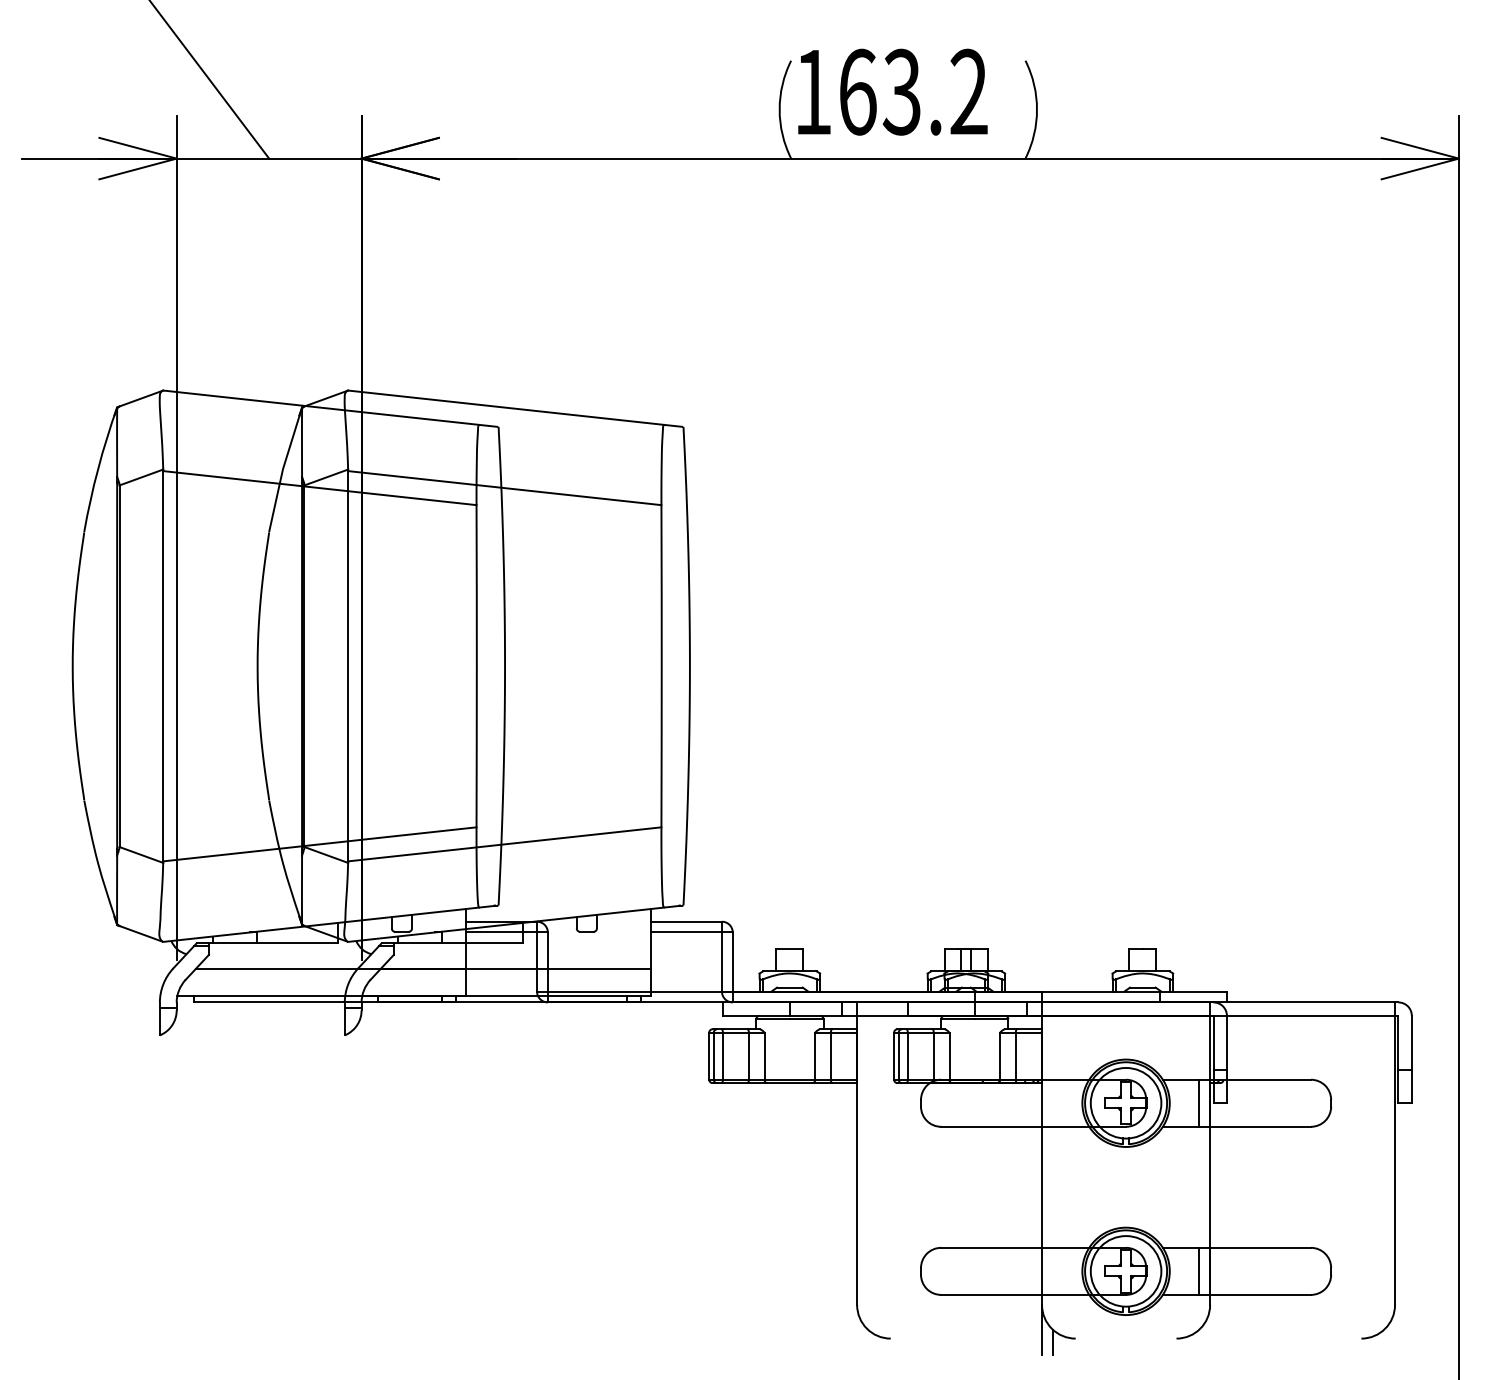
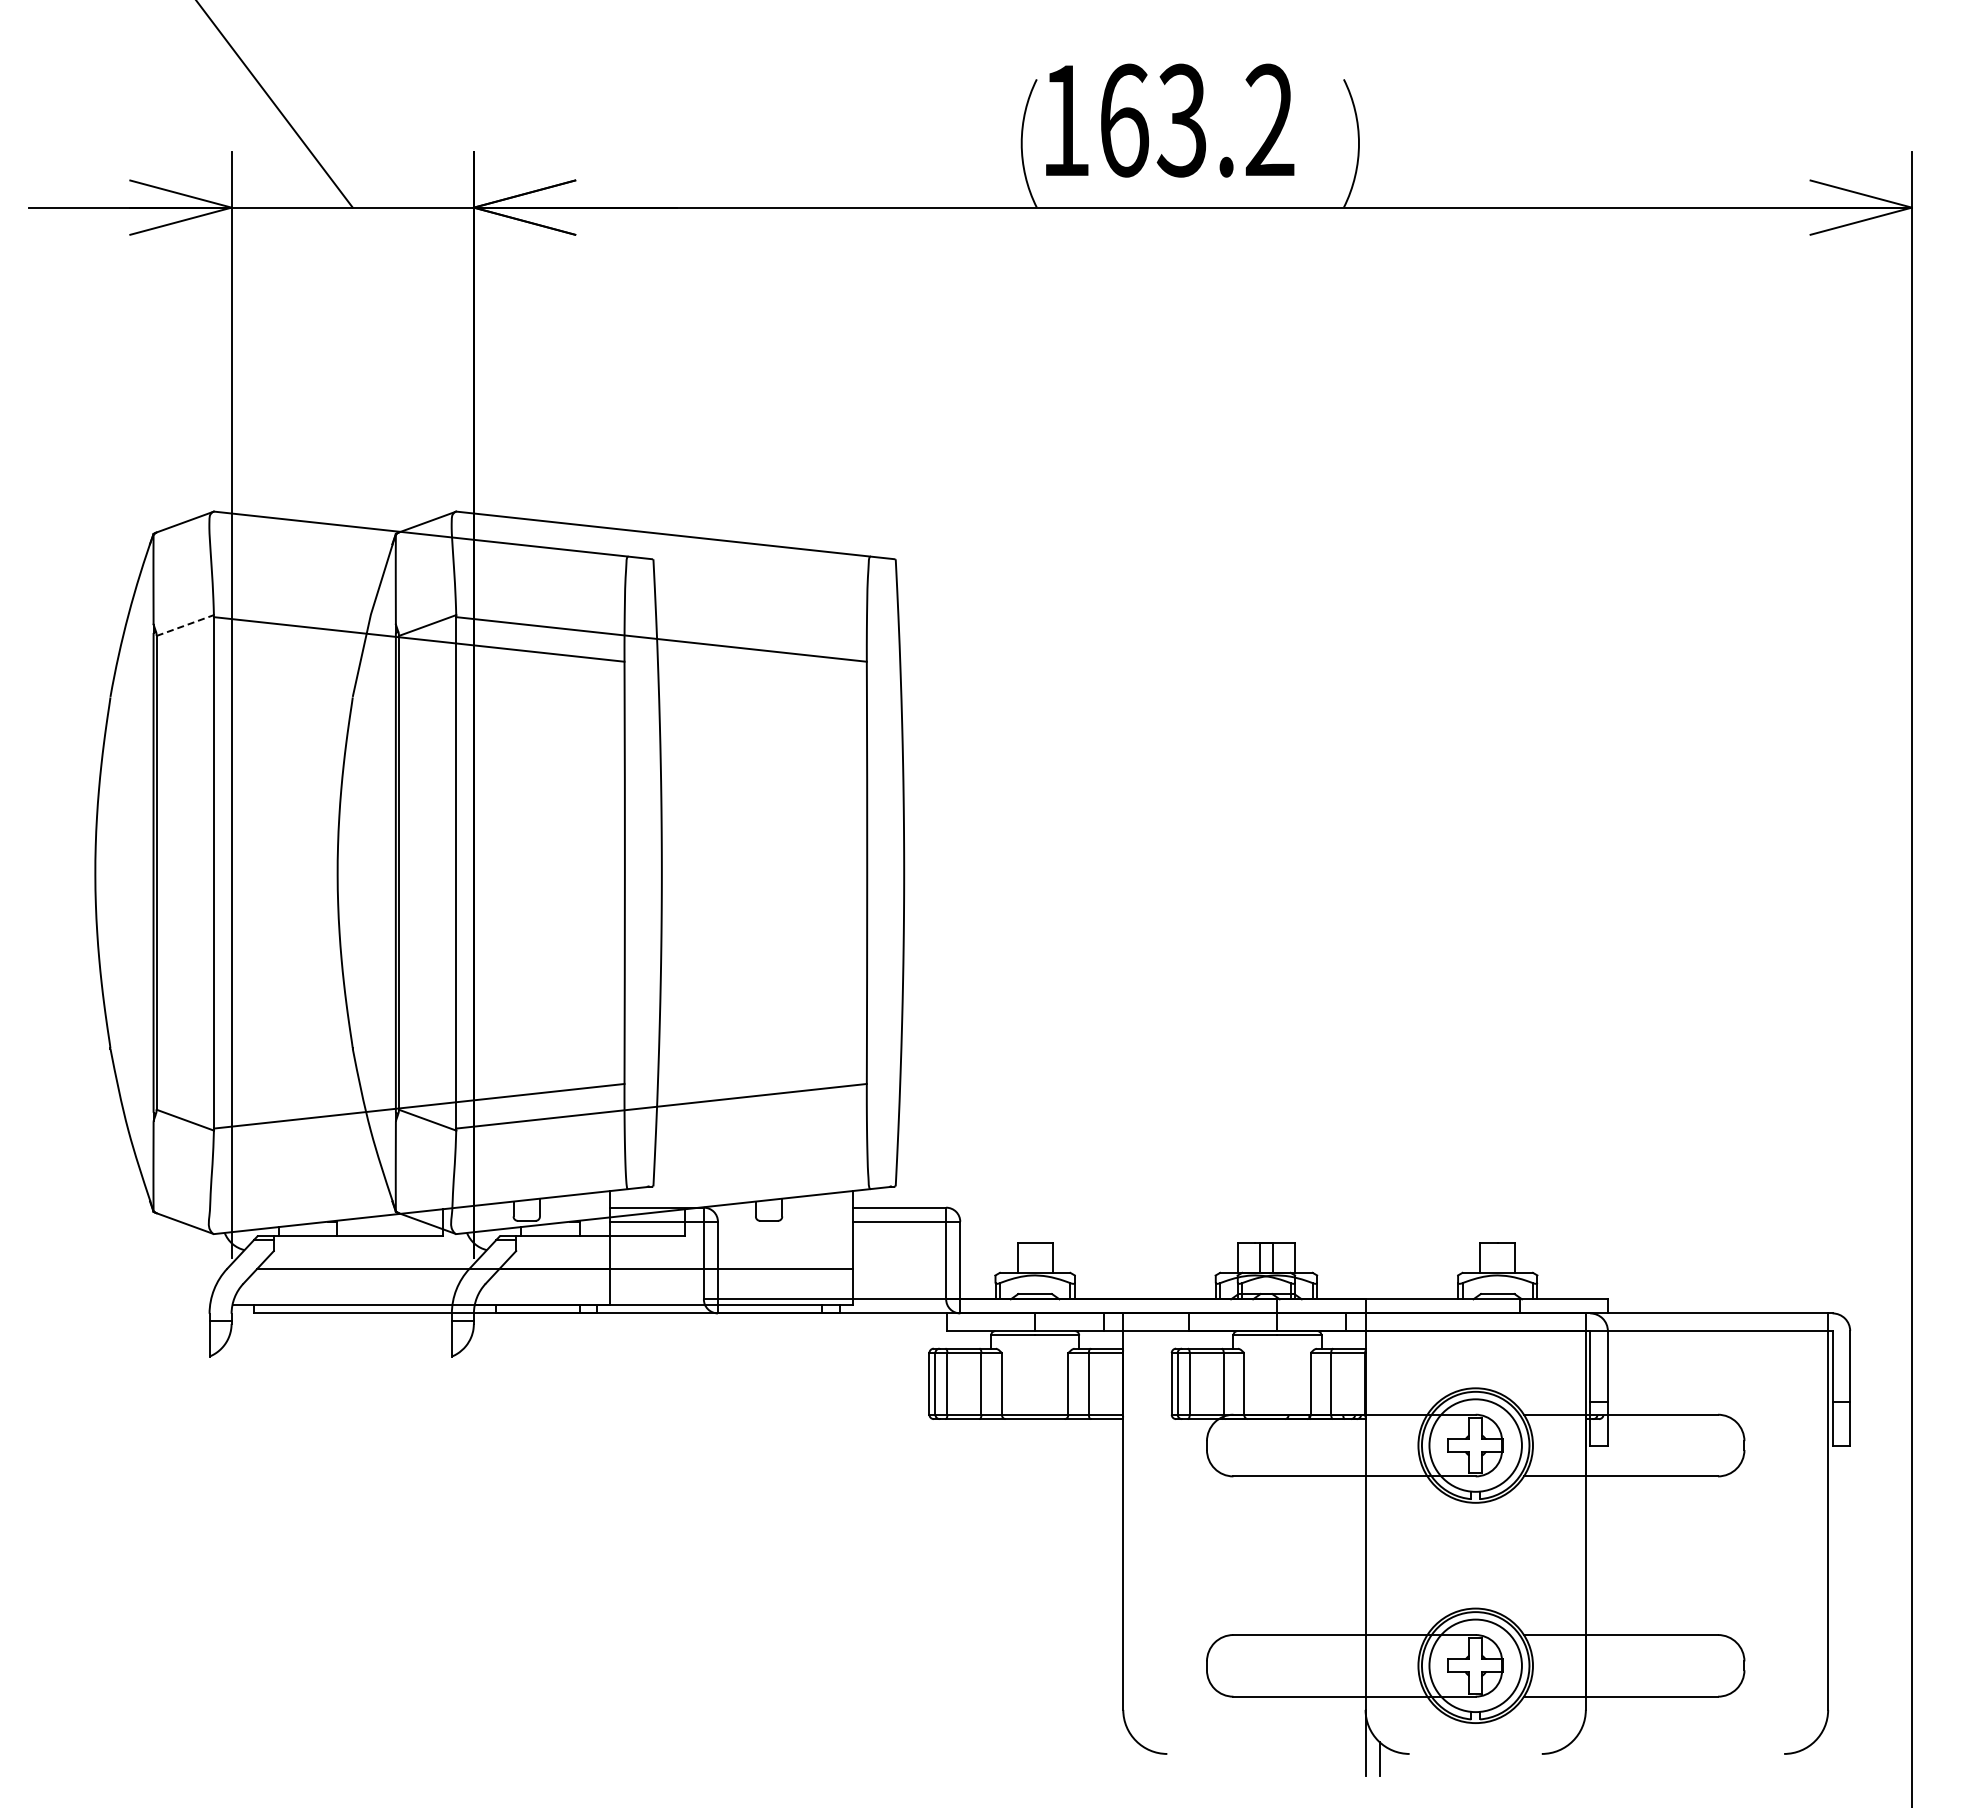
line: (141, 477) -> (185, 625), solid -> dashed
line: (1199, 1103) -> (1571, 1445), removed
line: (1199, 1271) -> (1571, 1665), removed

